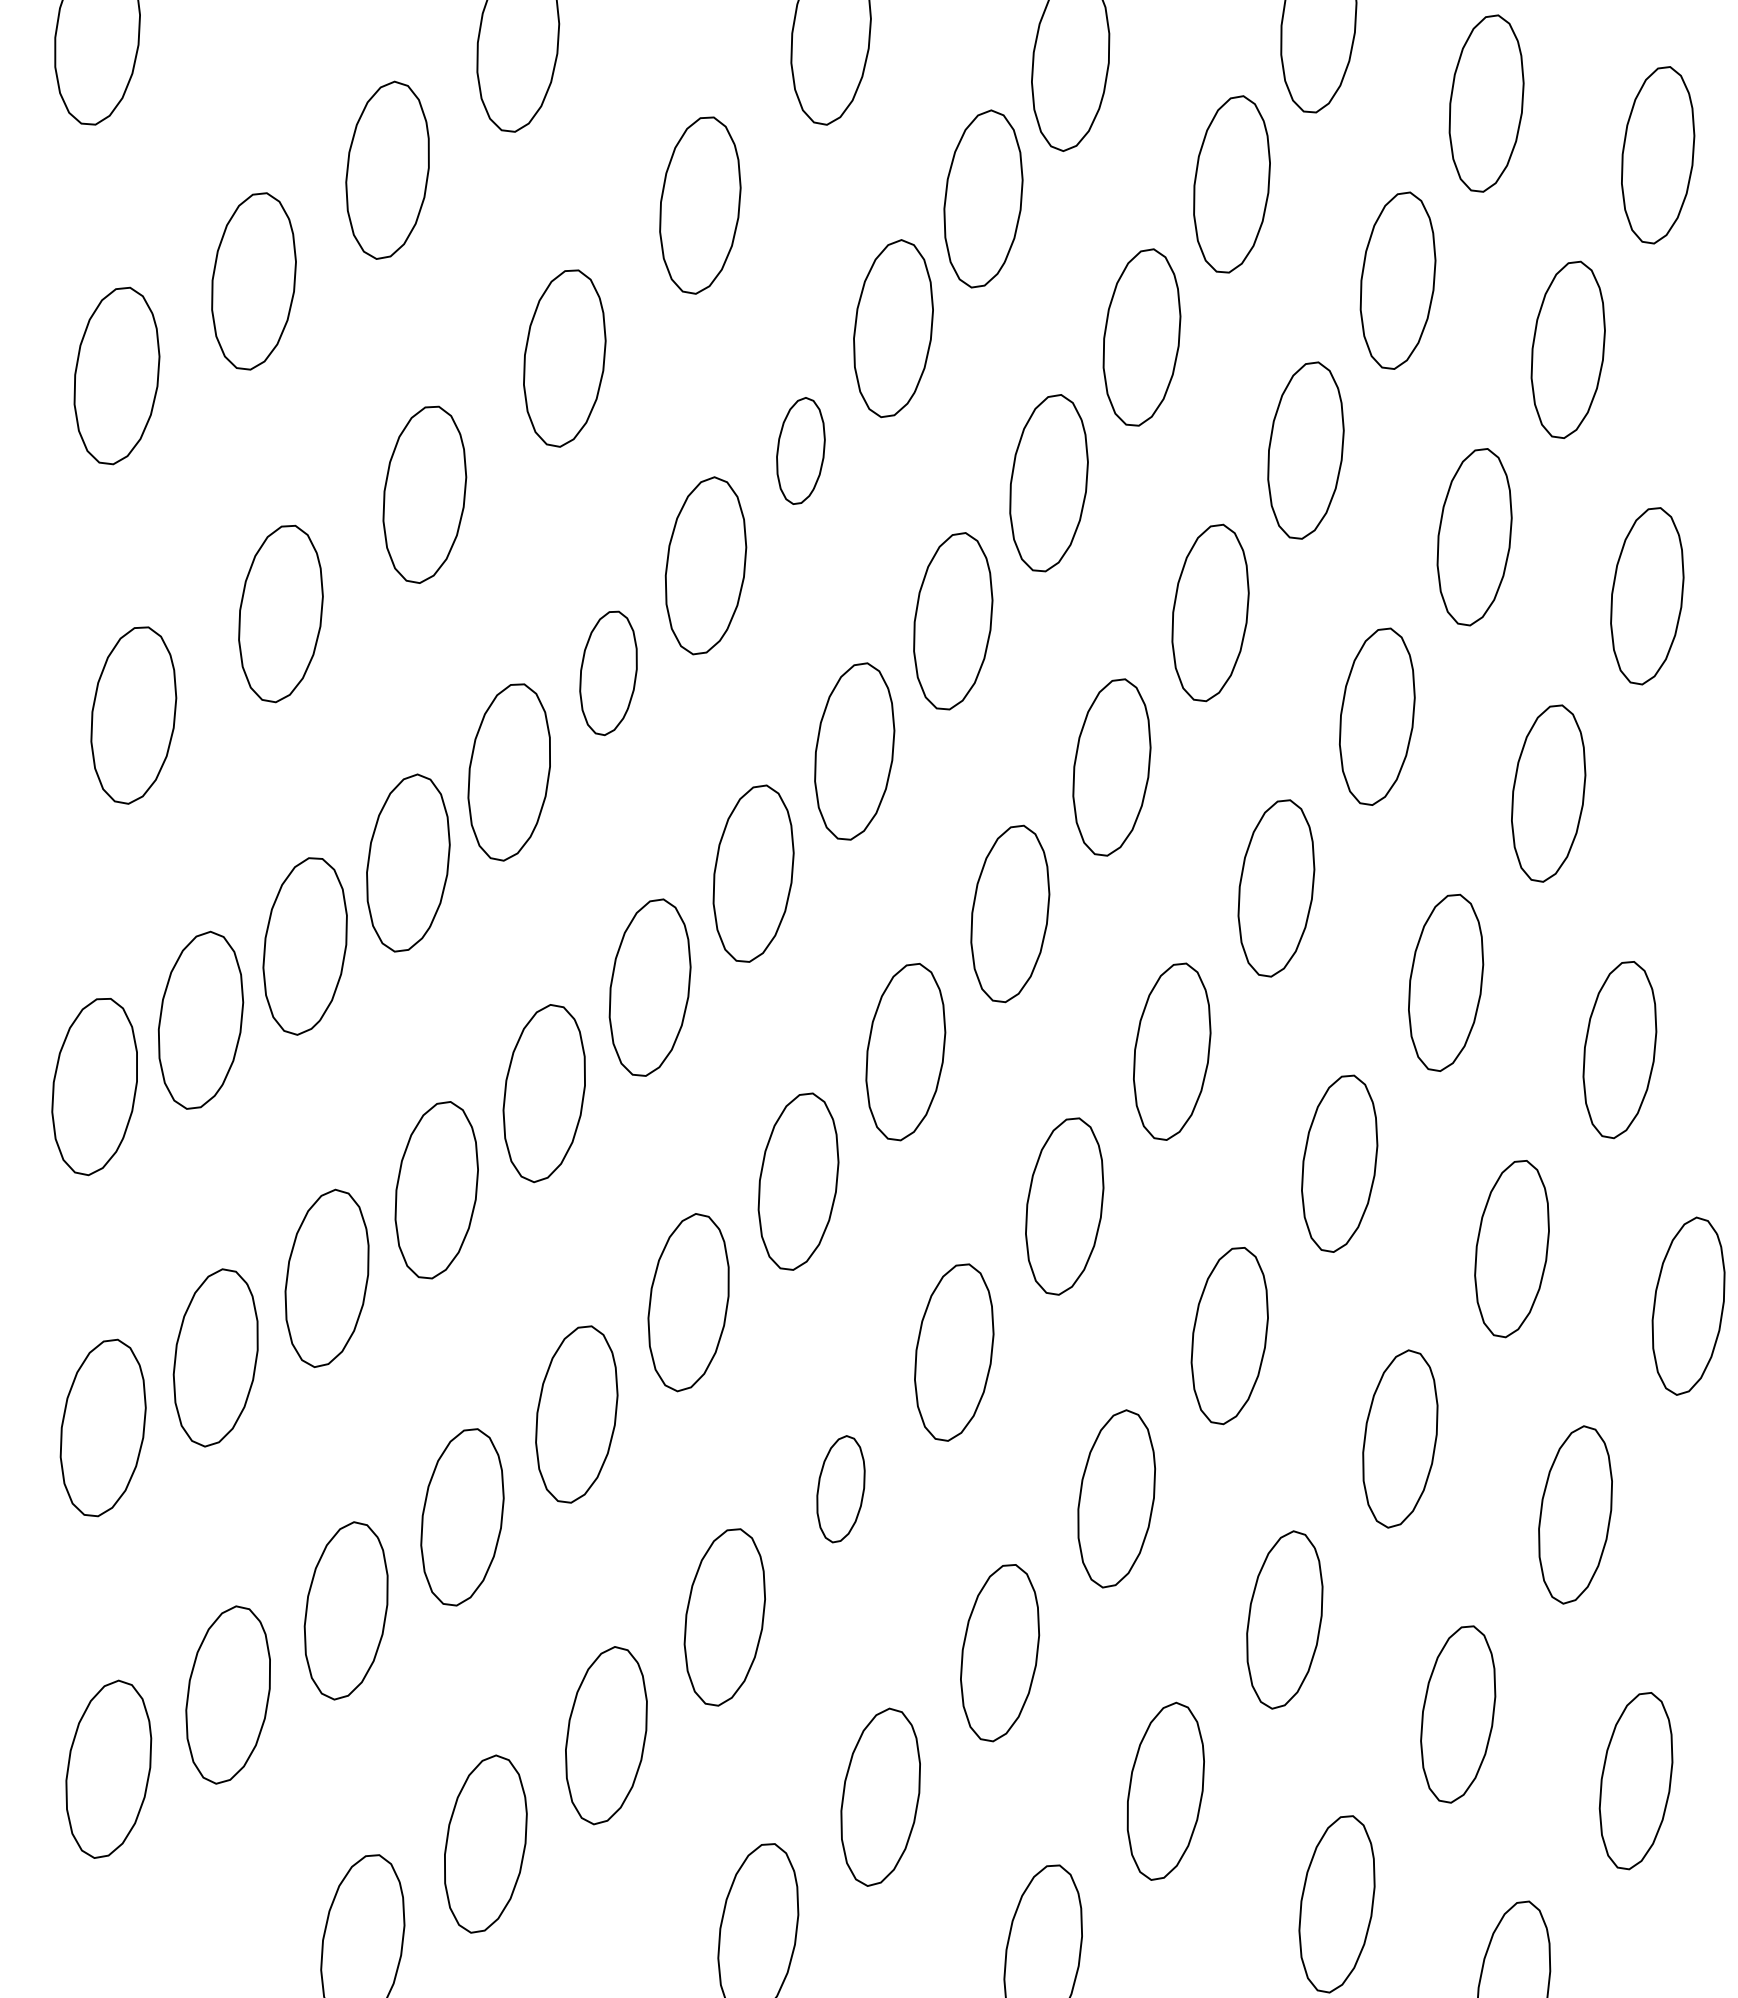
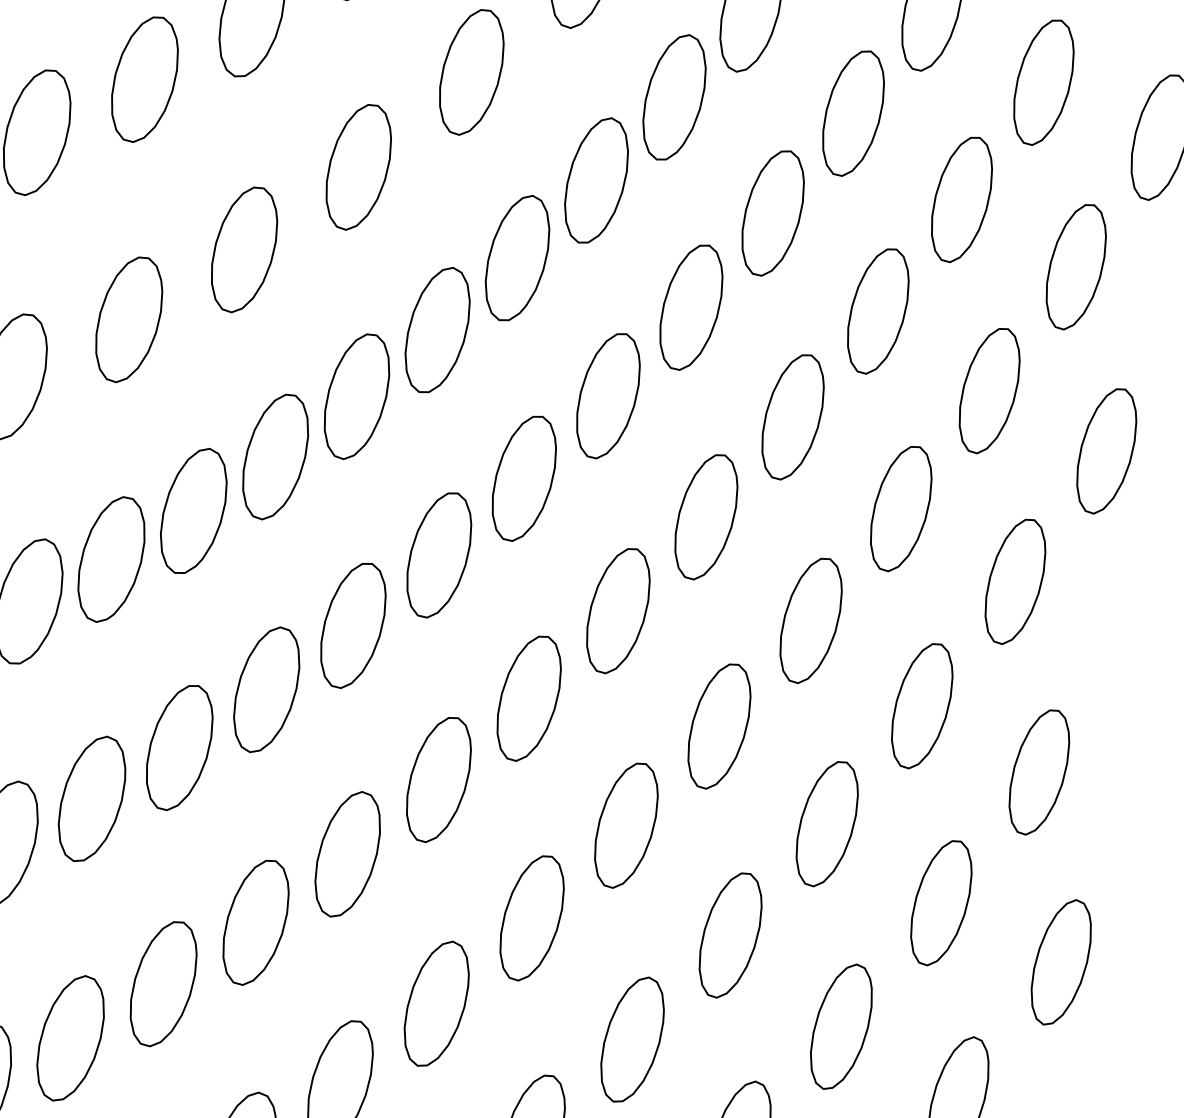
part: (800, 450) -> (517, 257), size x1.67
part: (608, 673) -> (356, 396), size x1.43
part: (840, 1488) -> (436, 1003), size x1.67

